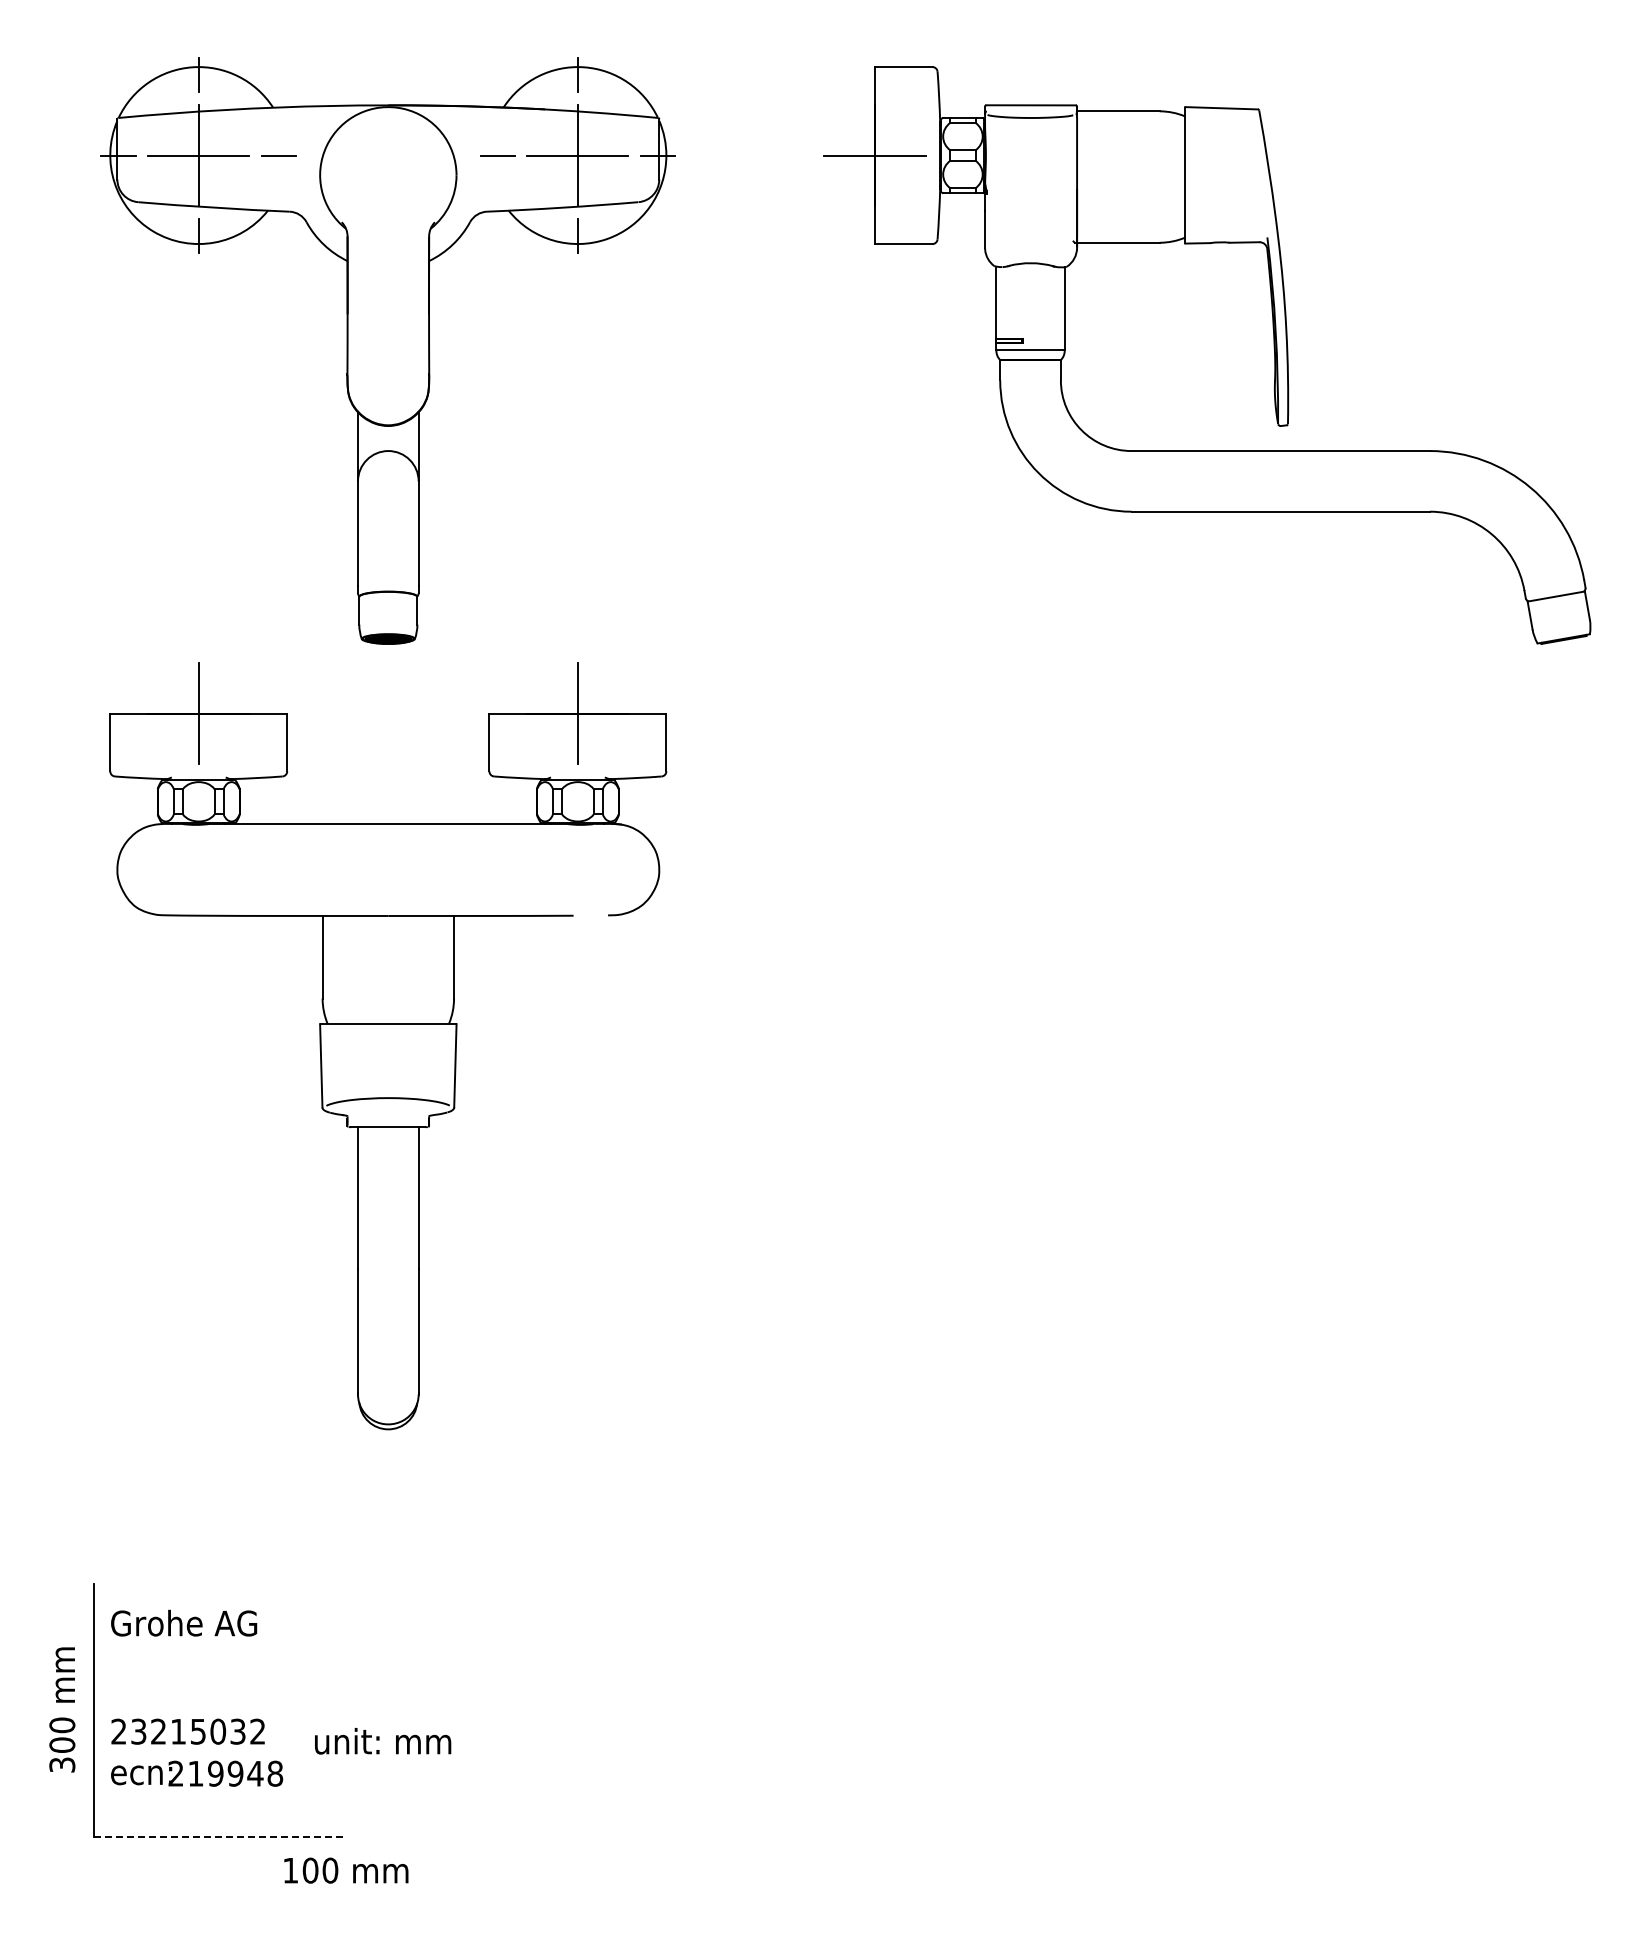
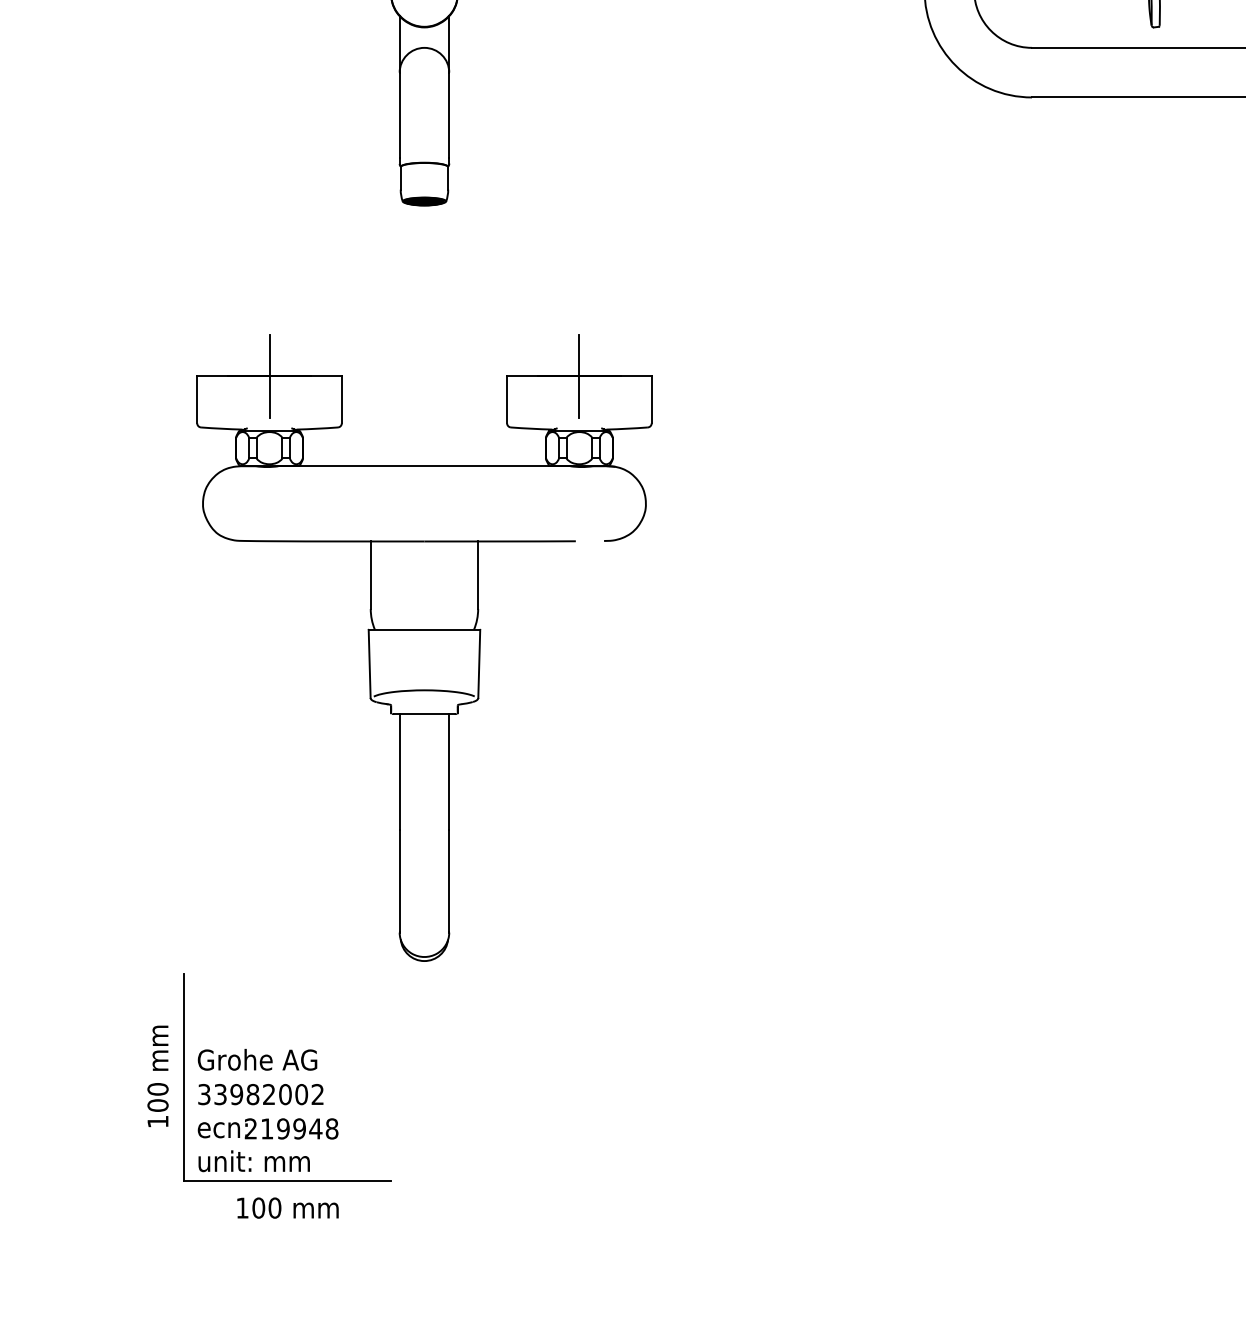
part: (388, 1046) -> (424, 648), moved
text: (184, 1622) -> (257, 1059), moved
text: (178, 1731) -> (252, 1094), 23215032 -> 33982002
text: (383, 1741) -> (254, 1161), moved
text: (62, 1764) -> (158, 1121), 300 -> 100
line: (221, 1837) -> (288, 1181), dashed -> solid
text: (346, 1870) -> (288, 1207), moved

